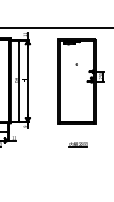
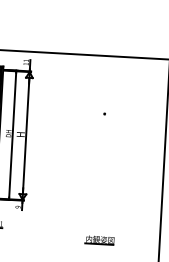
part: (80, 81) -> (108, 140), removed

